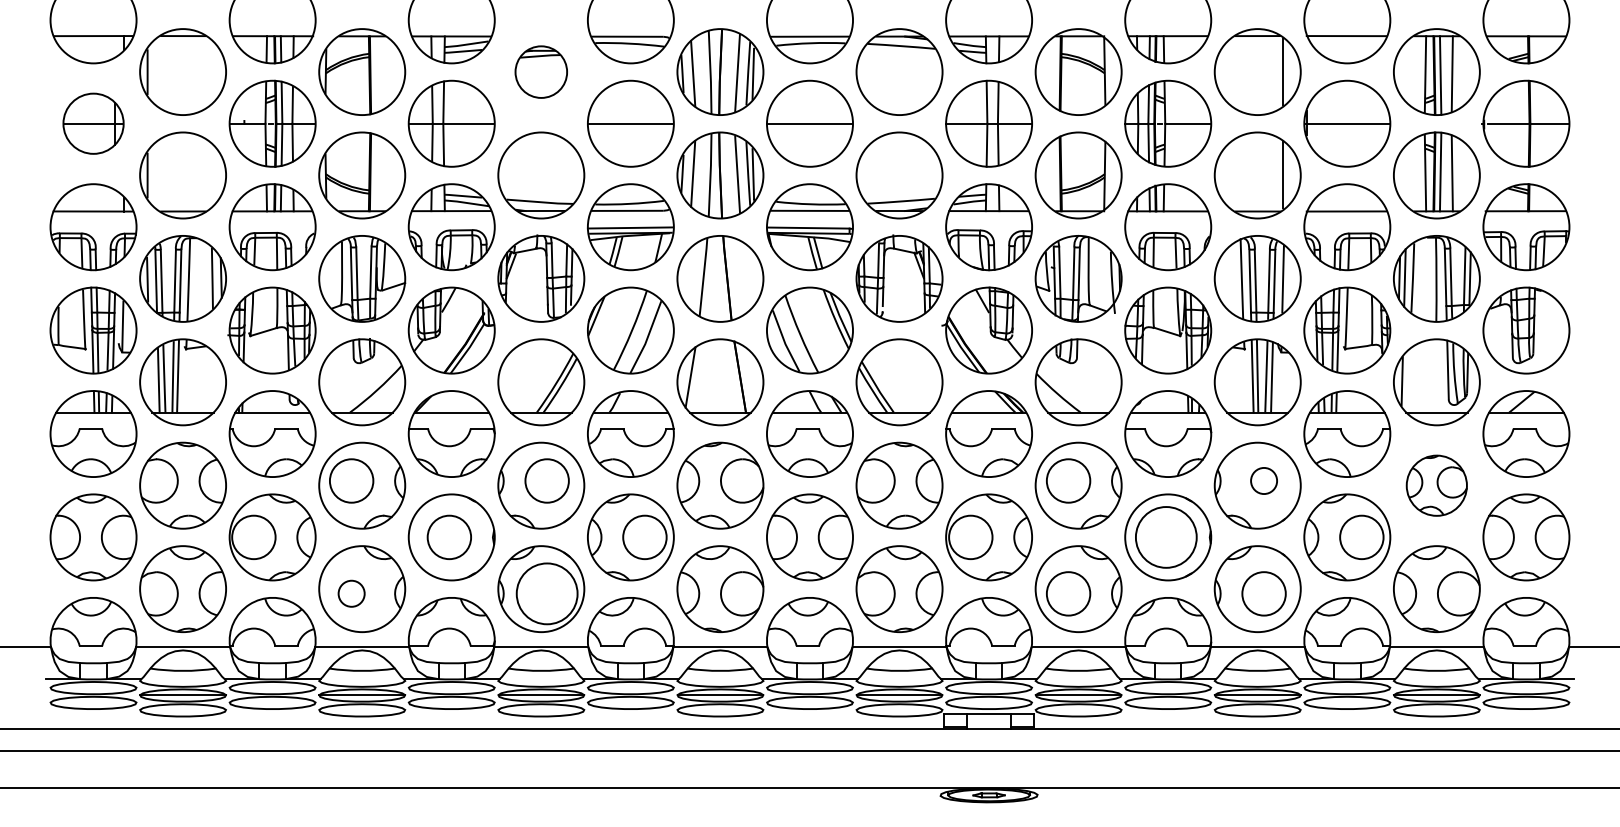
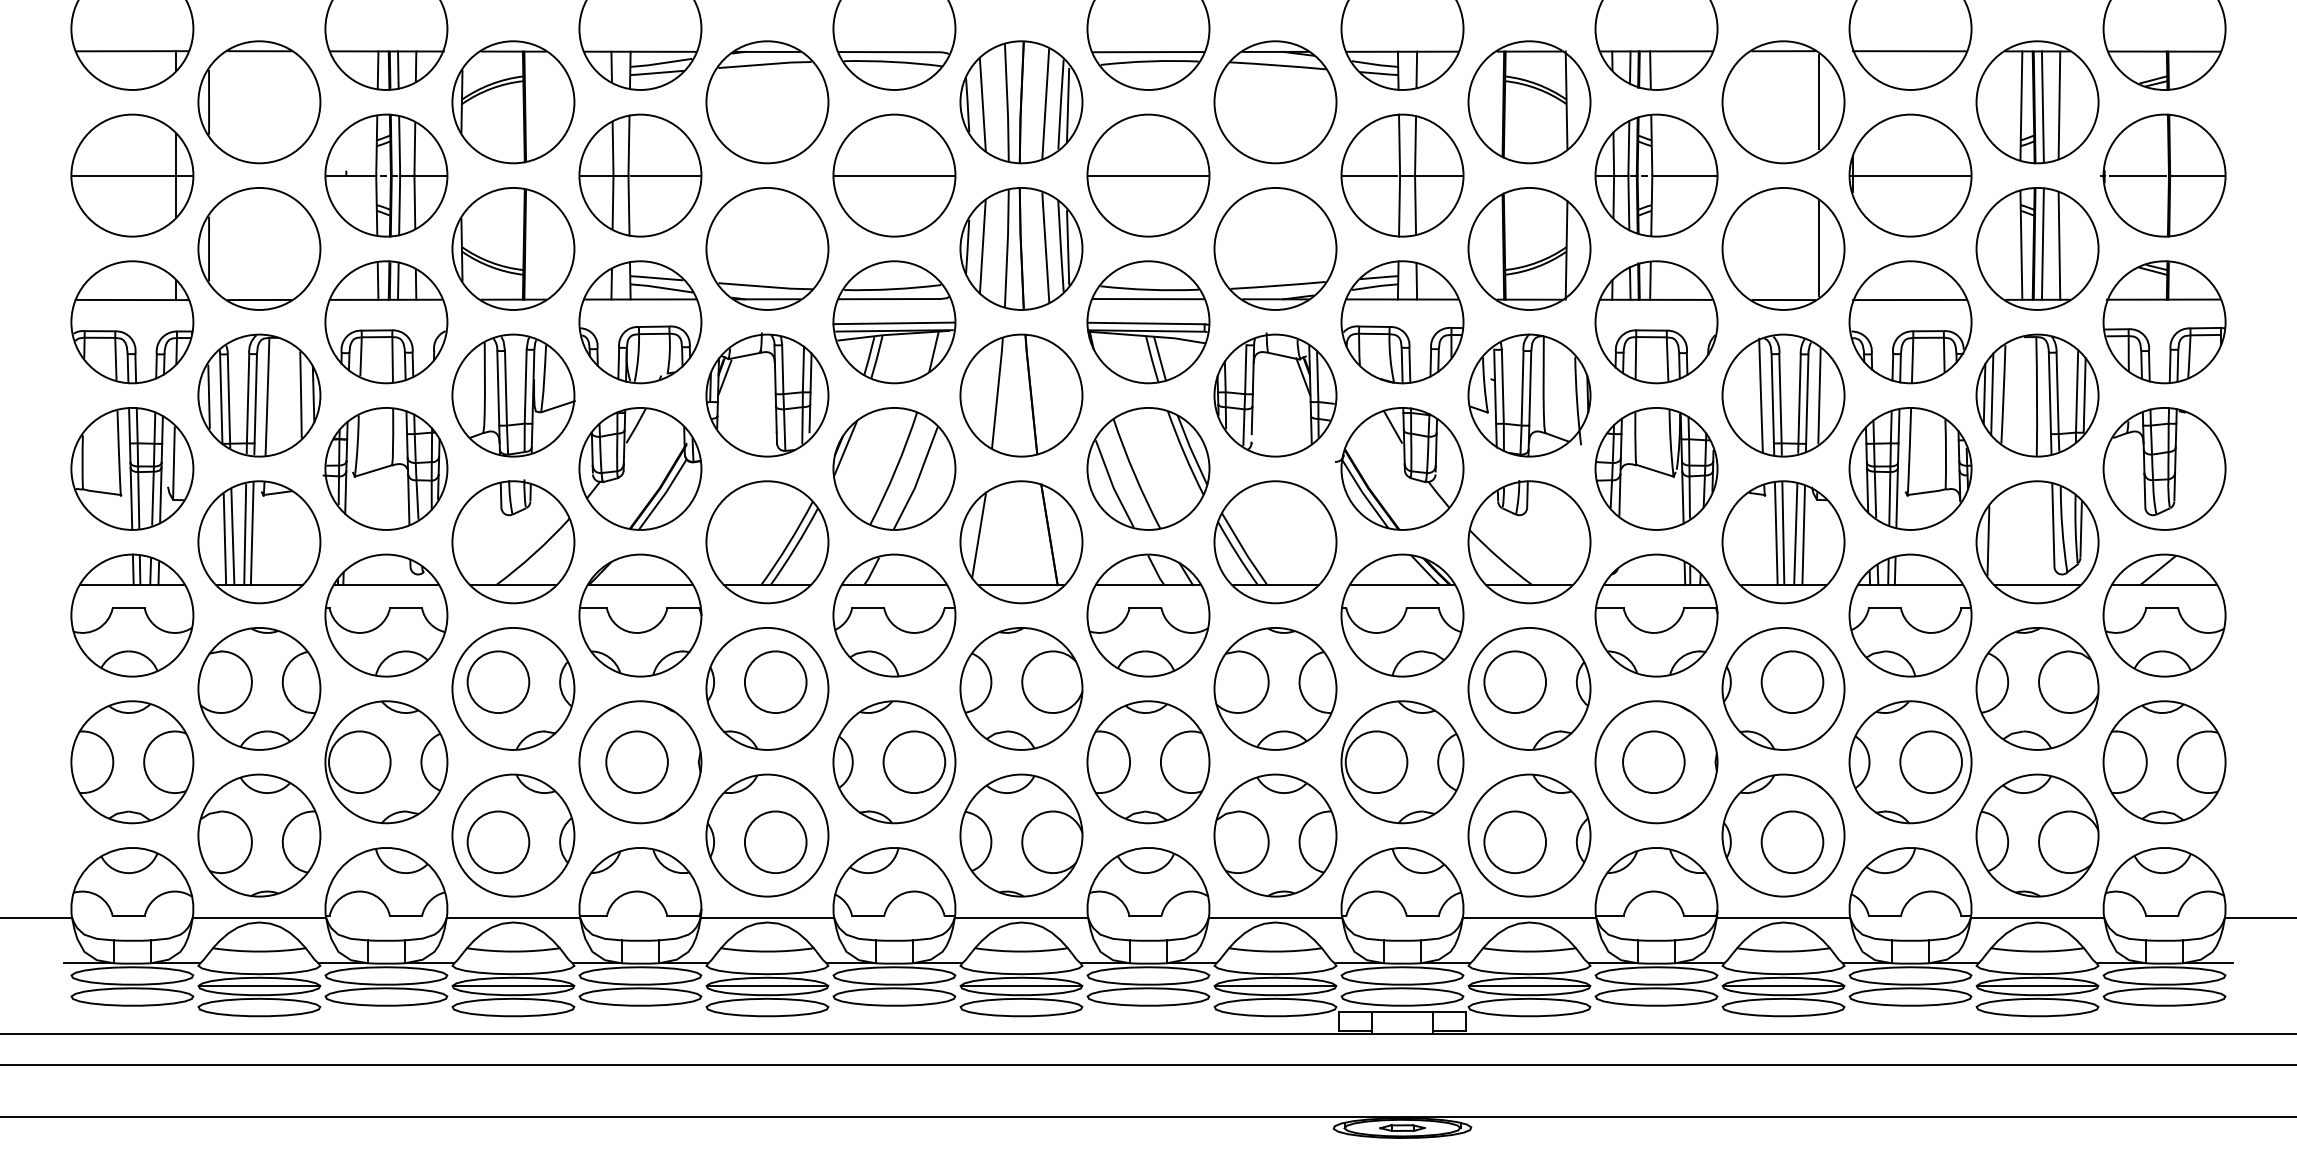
part: (541, 72) -> (767, 102), size x1.67
part: (93, 123) -> (132, 175), size x1.43
circle: (1264, 481) -> (1792, 682), size x1.67
part: (1436, 485) -> (2037, 688), size x1.43
circle: (1166, 537) -> (1653, 762), size x0.71
circle: (351, 593) -> (498, 841), size x1.67
circle: (546, 594) -> (775, 842), size x0.71

